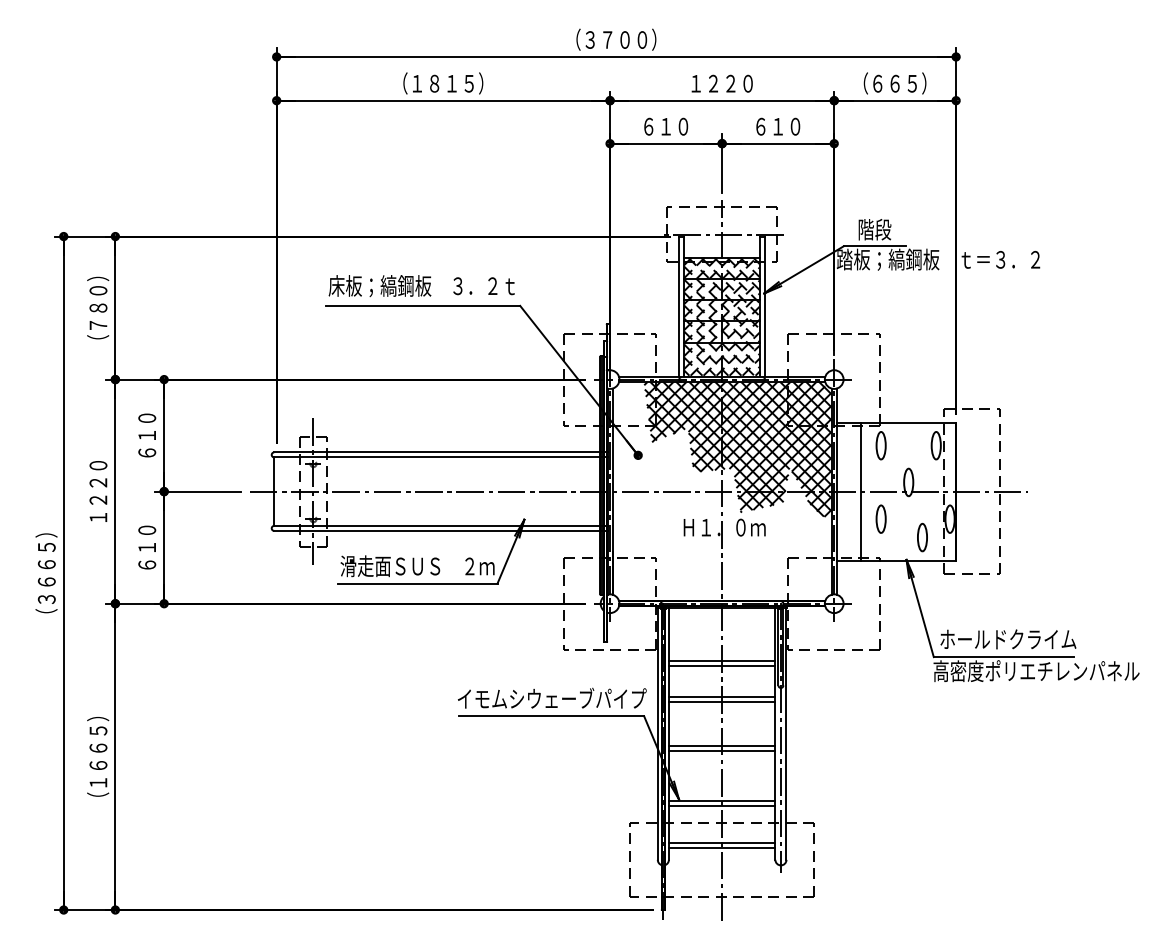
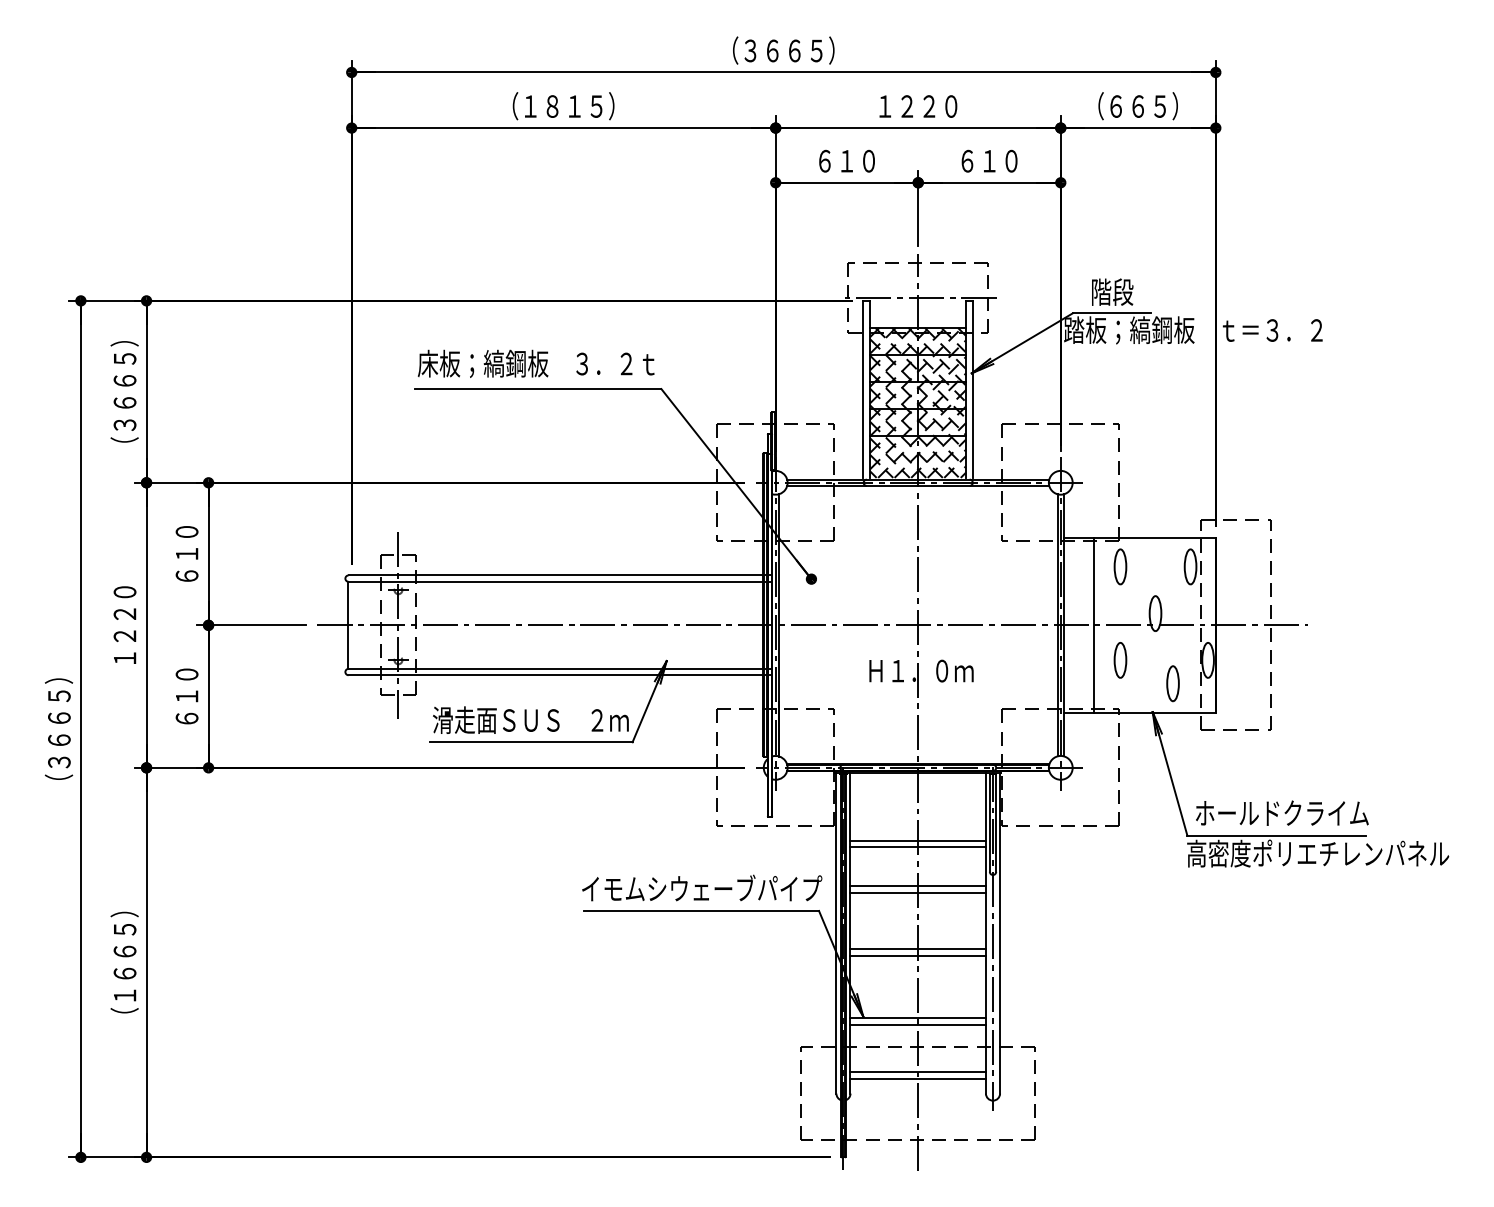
text: (625, 39) -> (795, 50), （３７００） -> （３６６５）
text: (98, 307) -> (125, 391), （７８０） -> （３６６５）
hatch: (737, 449) -> (937, 571), removed

